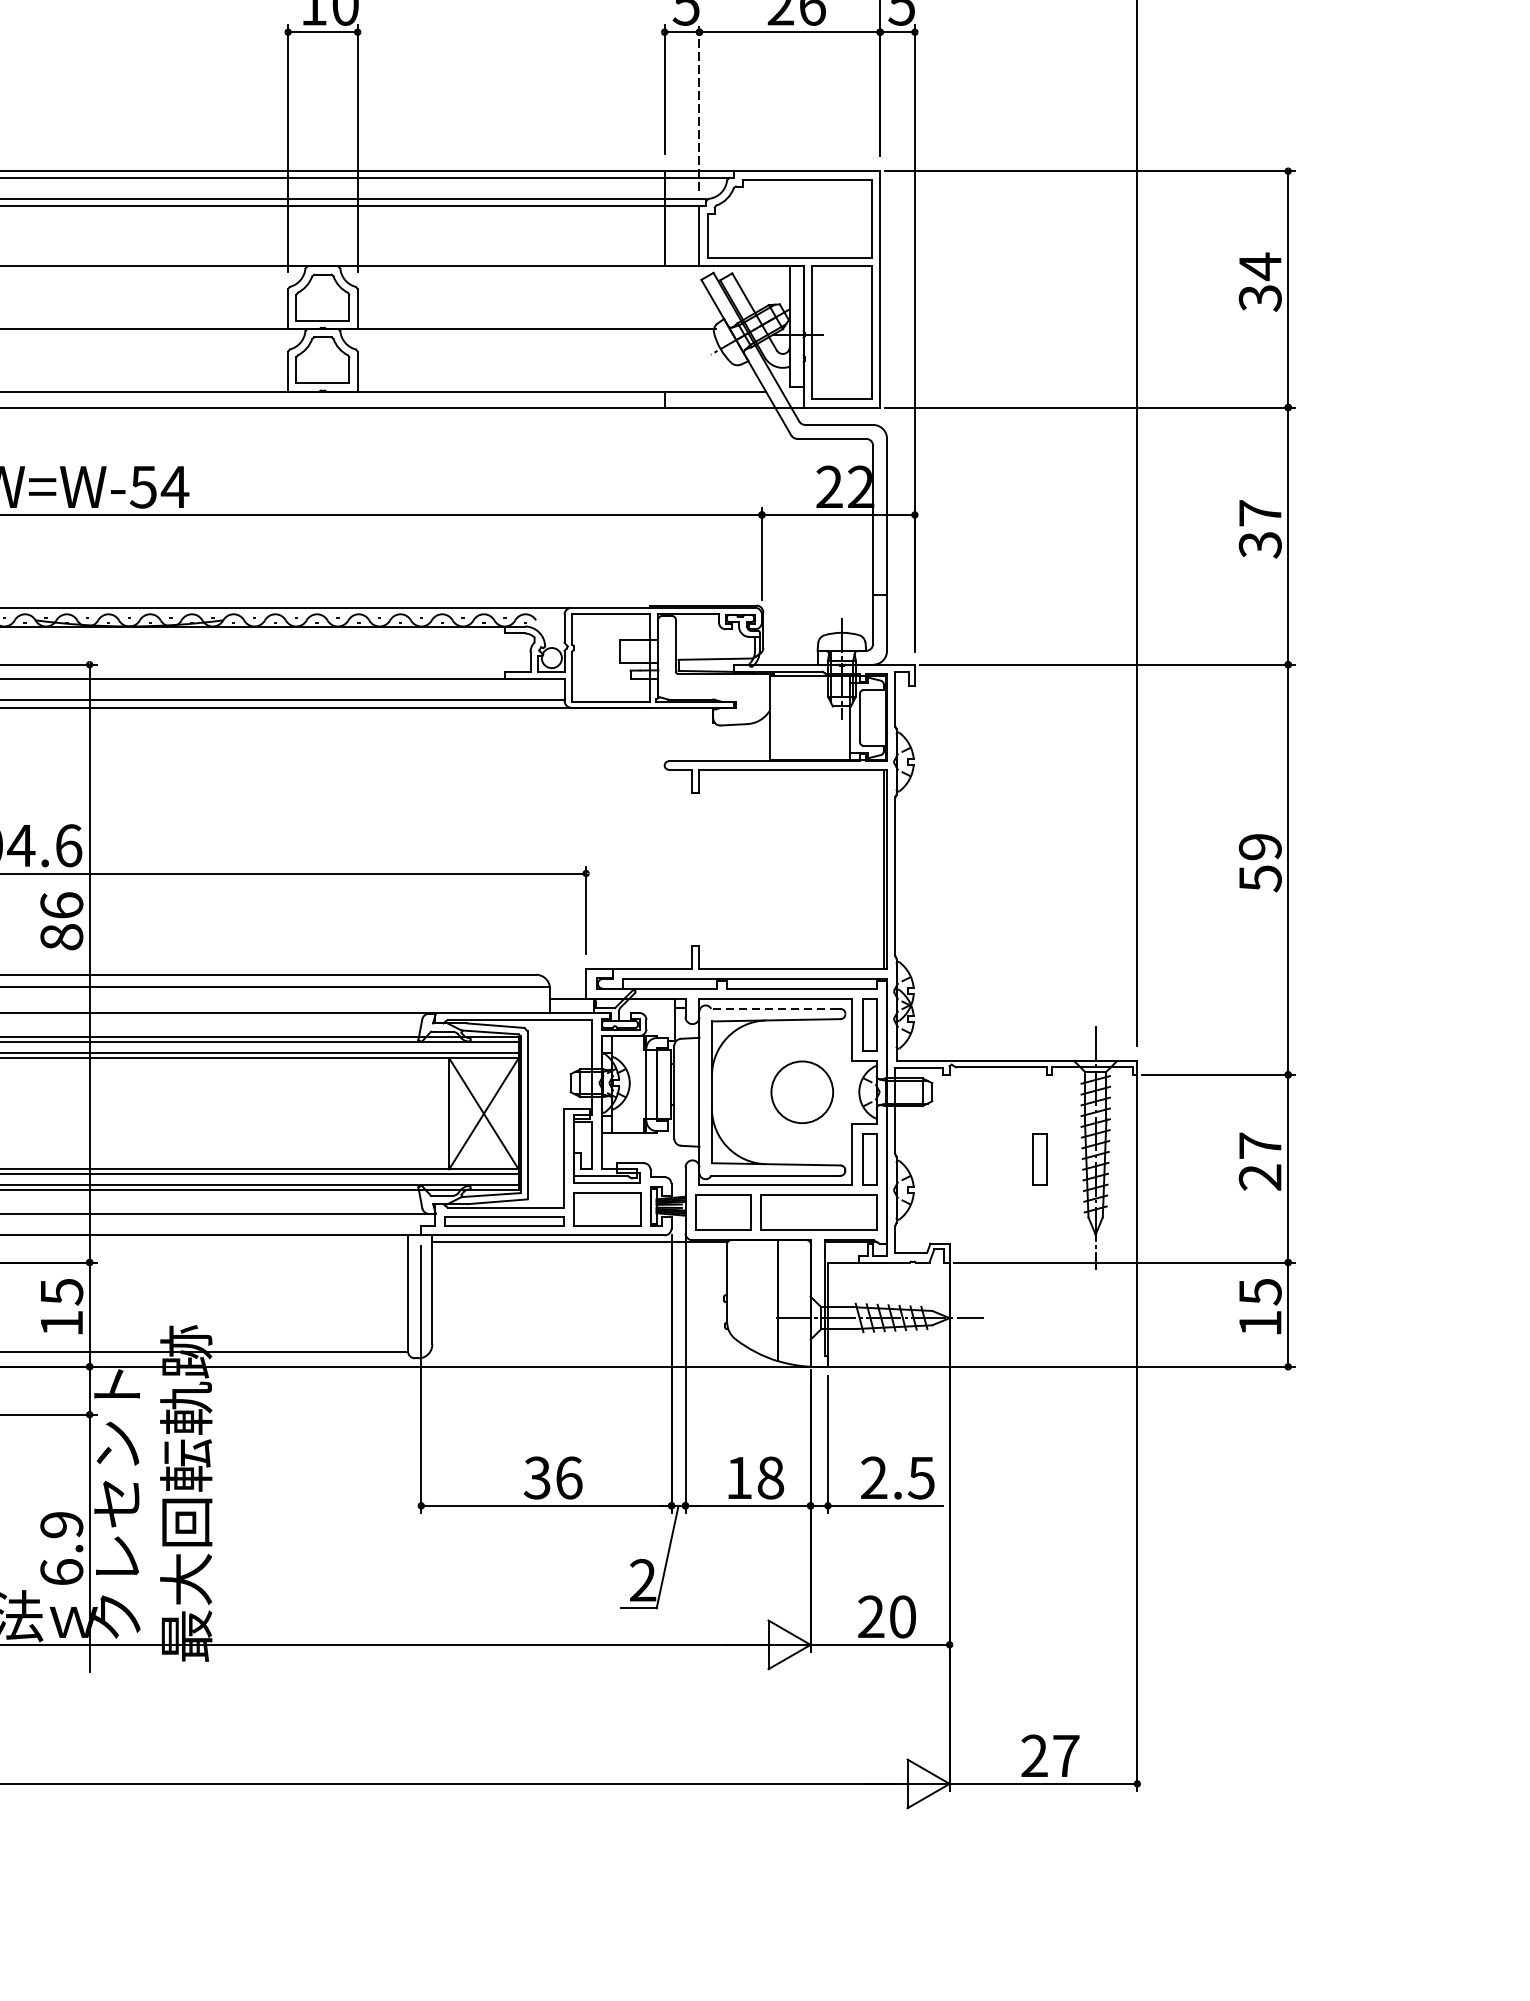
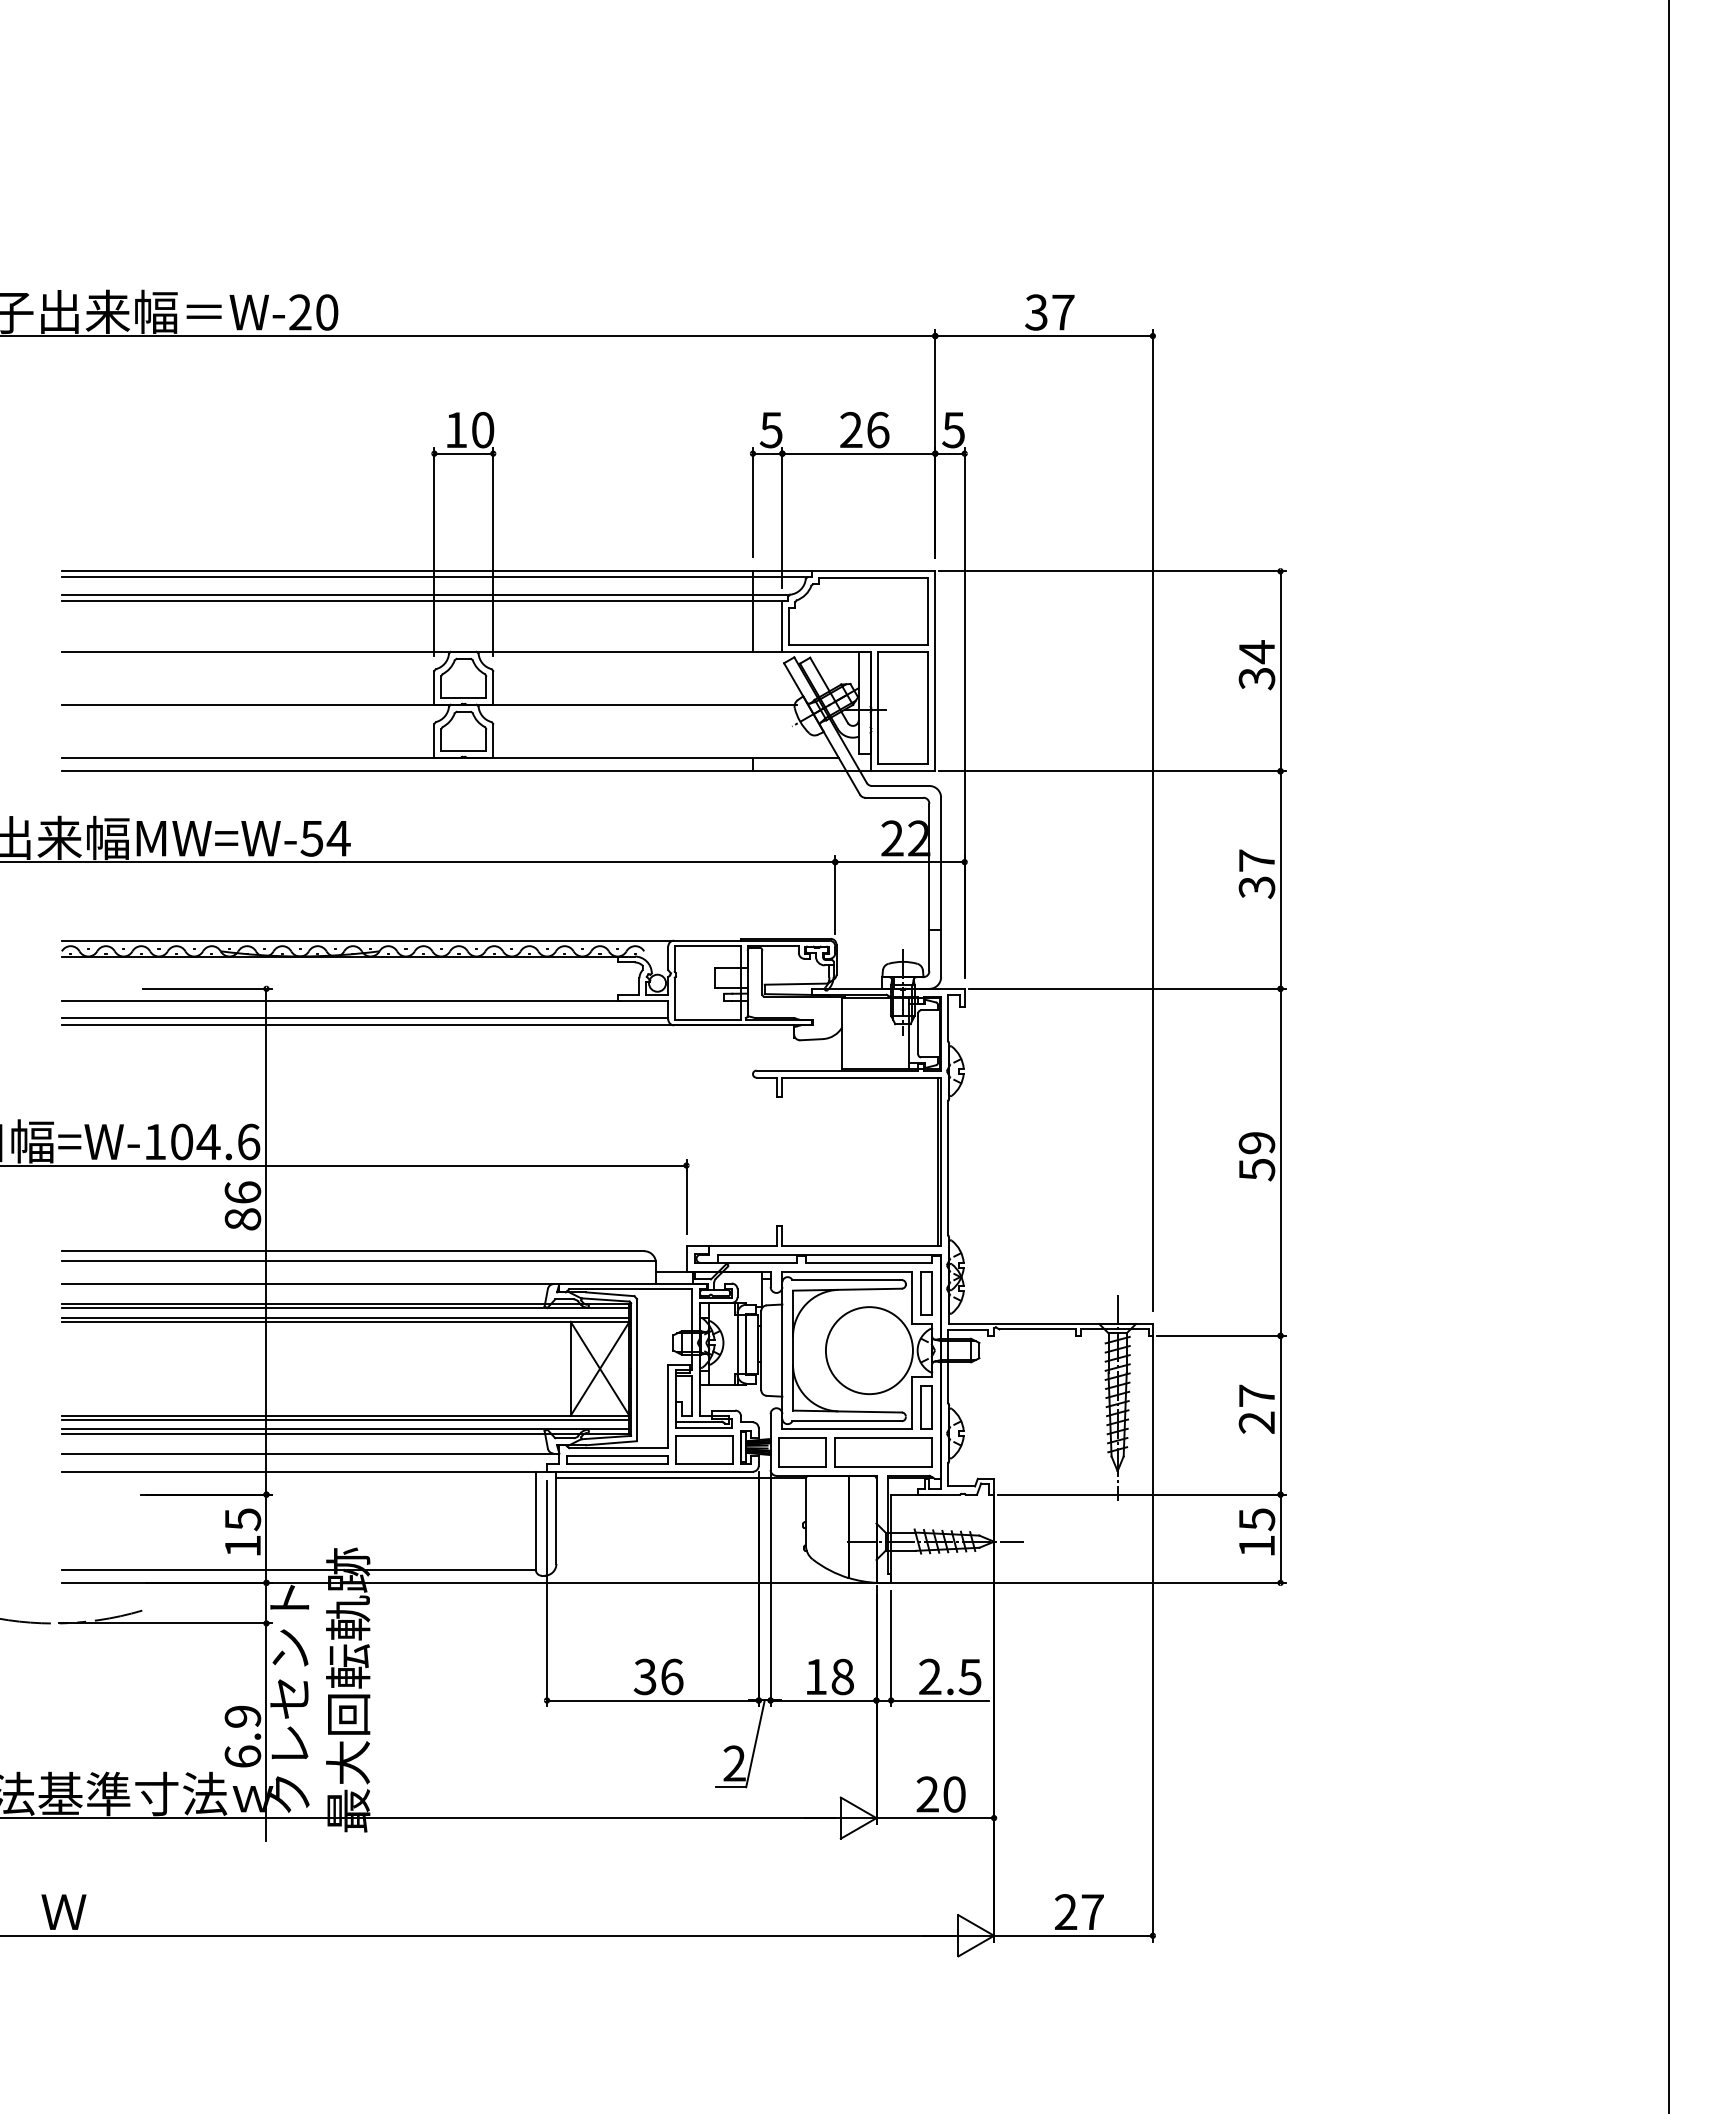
line: (699, 107) -> (782, 517), dashed -> solid
line: (775, 1009) -> (846, 1280), dashed -> solid
circle: (801, 1092) -> (868, 1350), size x1.67
part: (1039, 1159) -> (1070, 1407), removed

